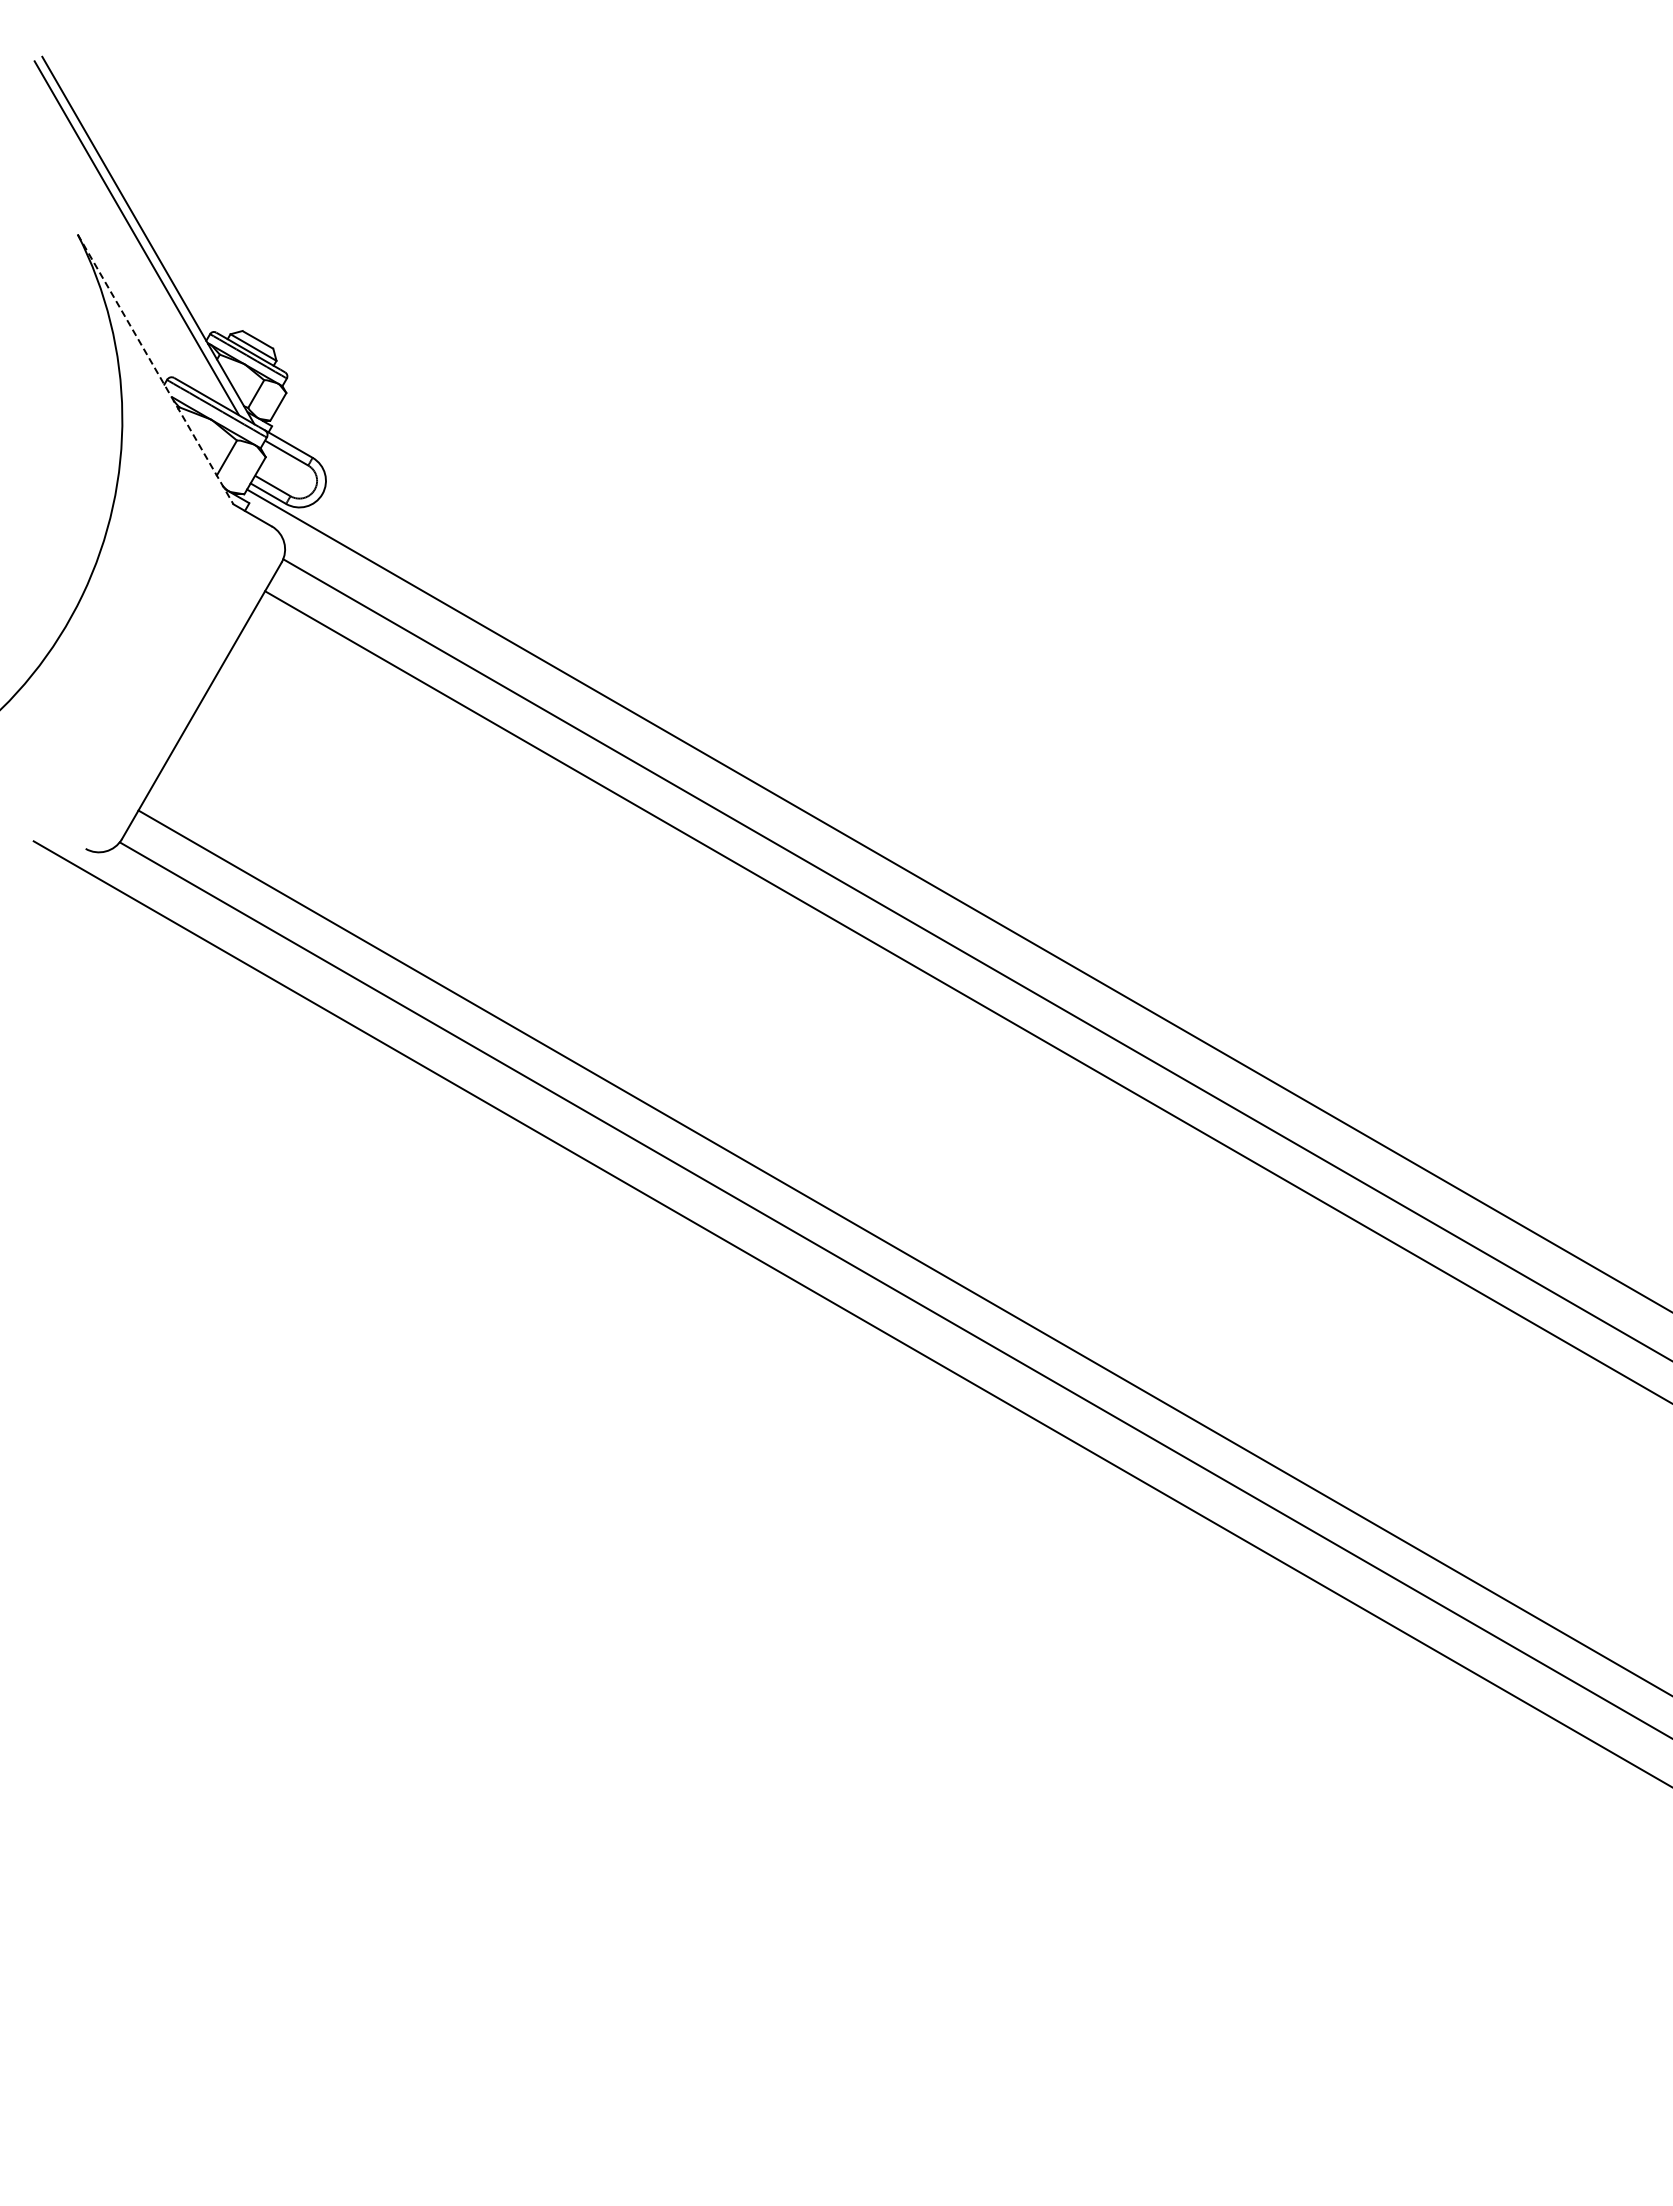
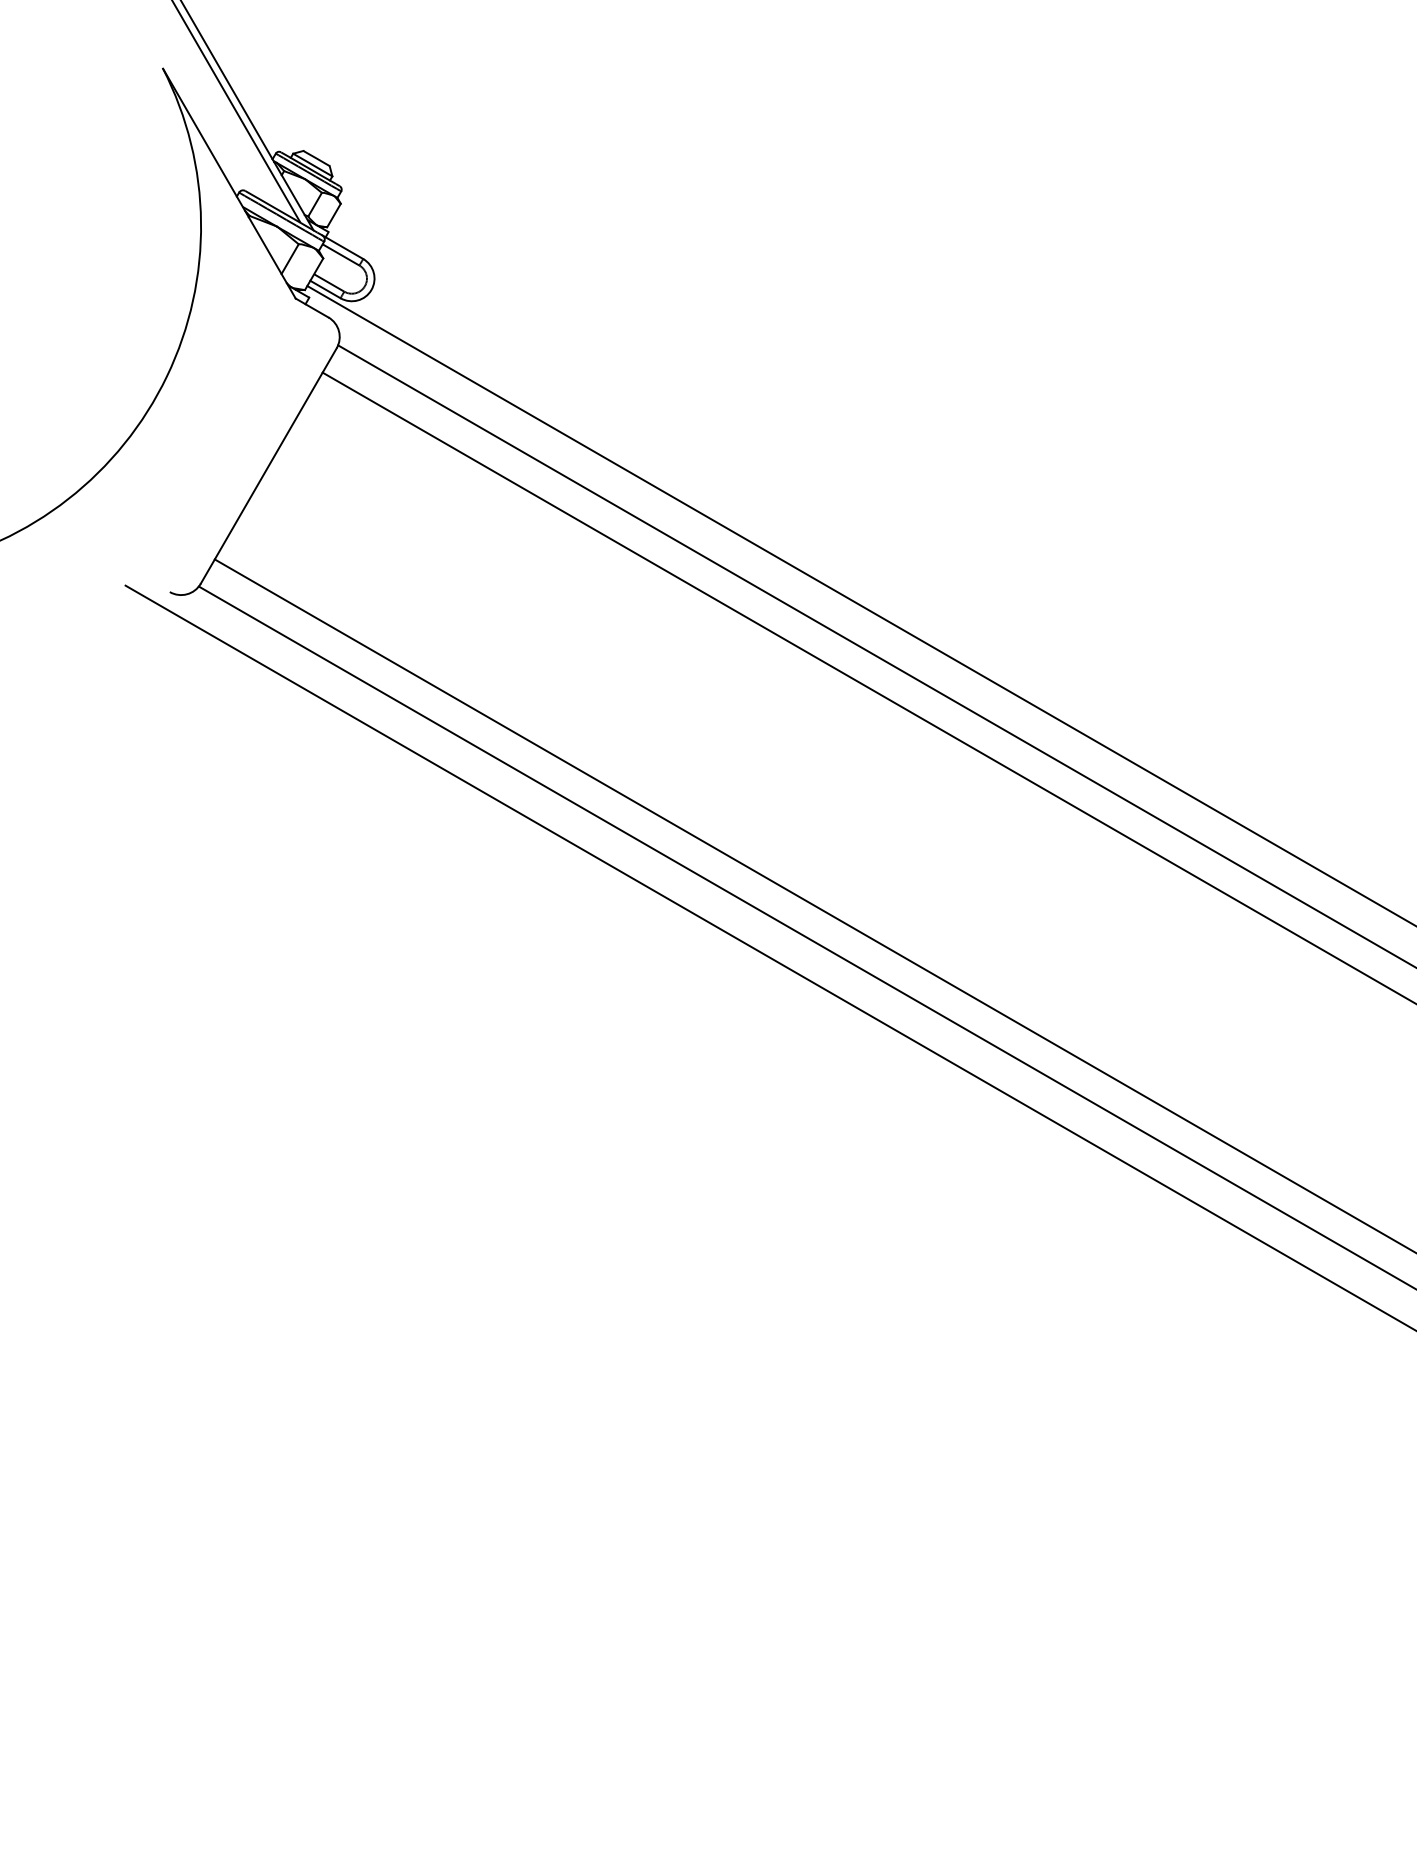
line: (155, 369) -> (229, 183), dashed -> solid

